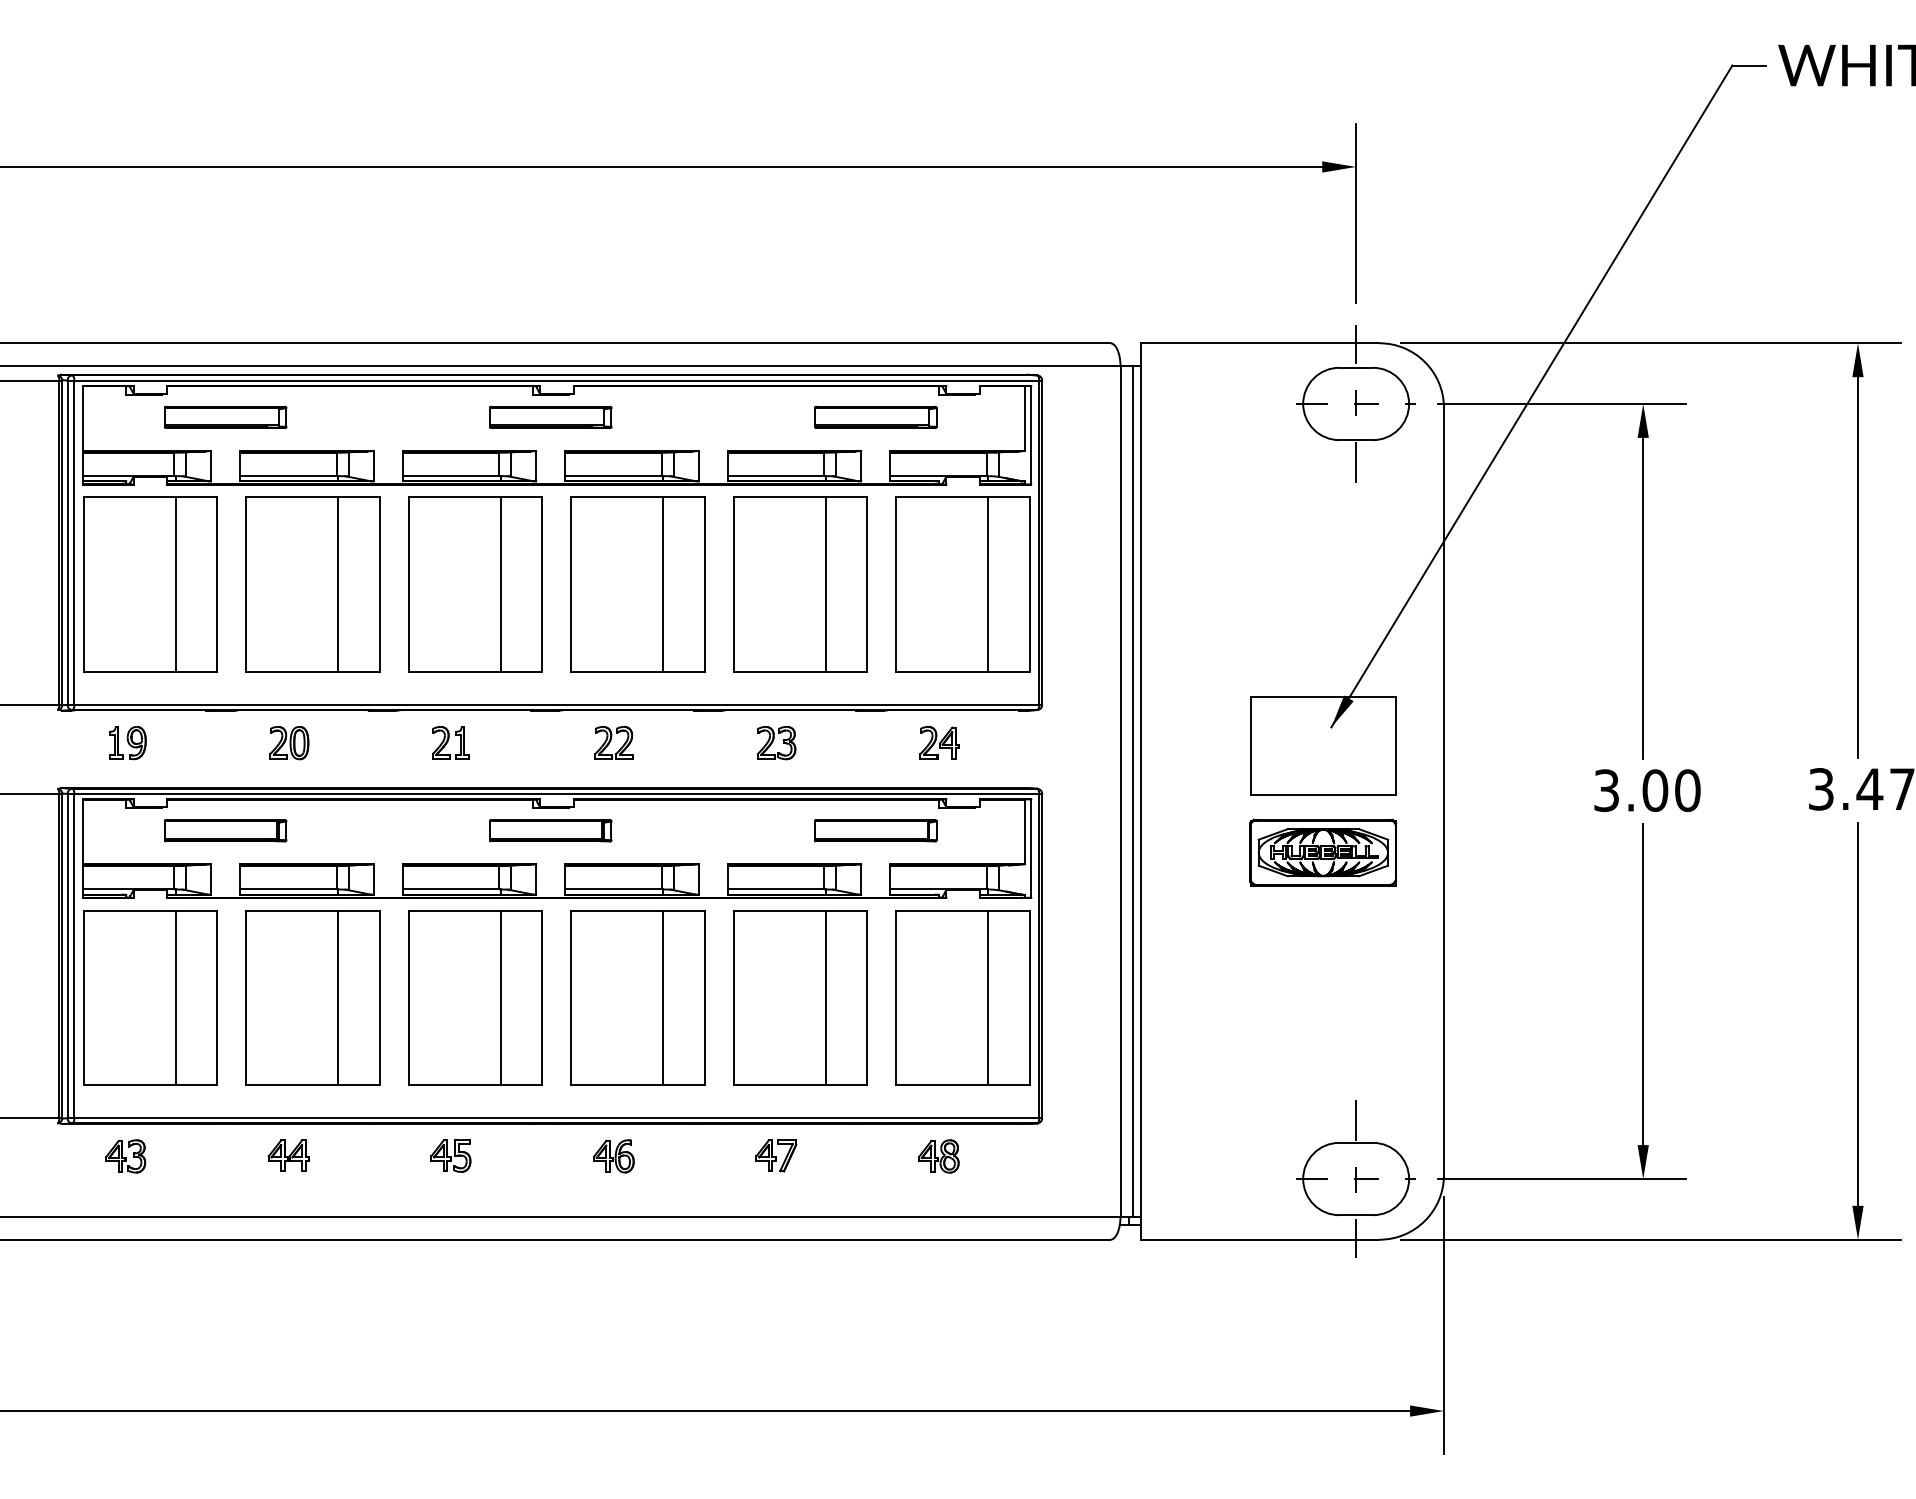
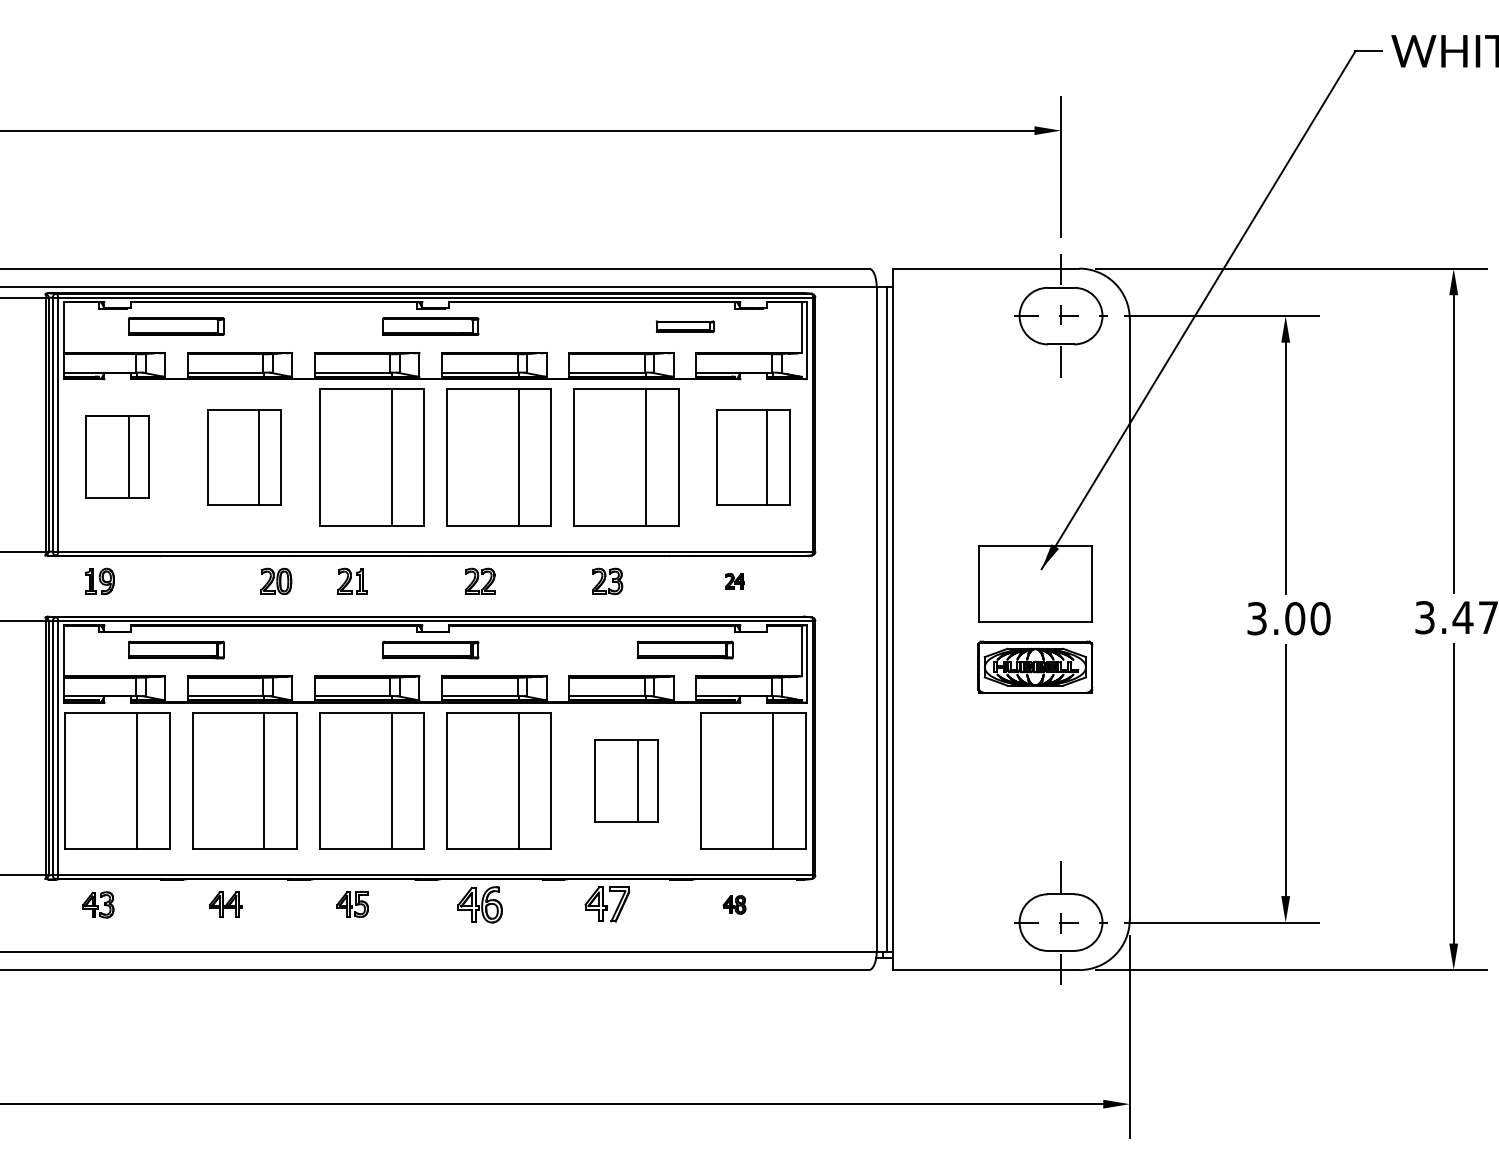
part: (875, 416) -> (684, 325), size x0.6
part: (150, 584) -> (117, 457), size x0.6
part: (312, 584) -> (244, 457), size x0.7
part: (962, 584) -> (753, 457), size x0.7
part: (939, 742) -> (735, 581), size x0.6
part: (289, 743) -> (276, 581), moved
part: (800, 997) -> (626, 780), size x0.6
part: (776, 1155) -> (607, 904), size x1.4
part: (613, 1156) -> (479, 904), size x1.4
part: (938, 1156) -> (734, 904), size x0.7

